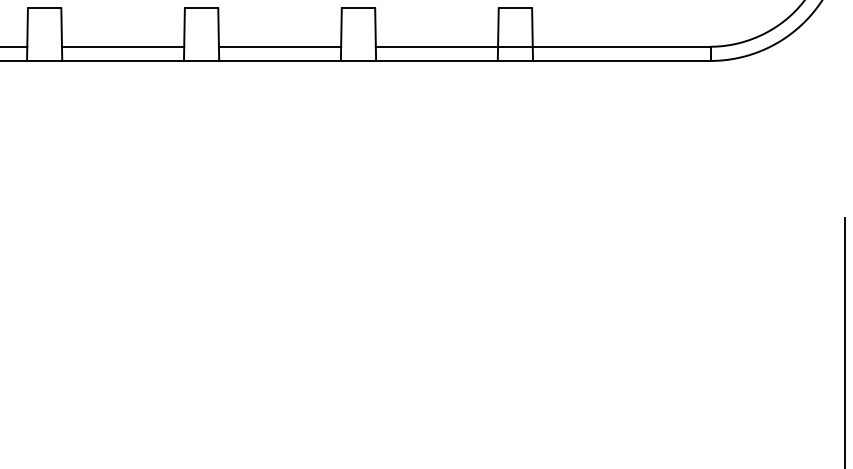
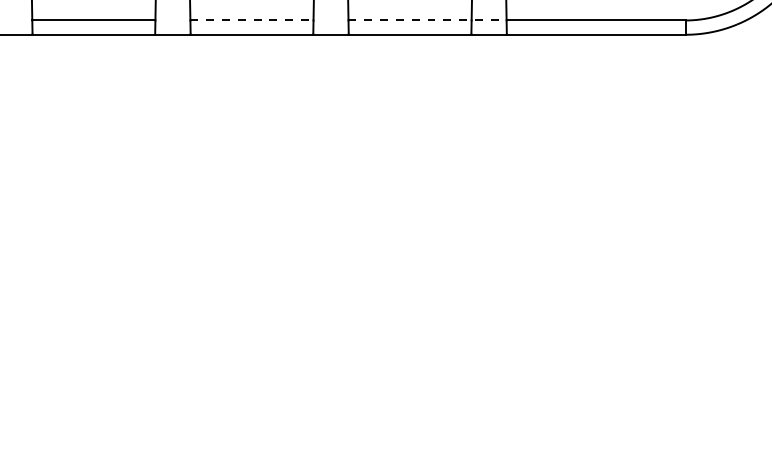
line: (280, 46) -> (252, 20), solid -> dashed
line: (454, 46) -> (427, 20), solid -> dashed

